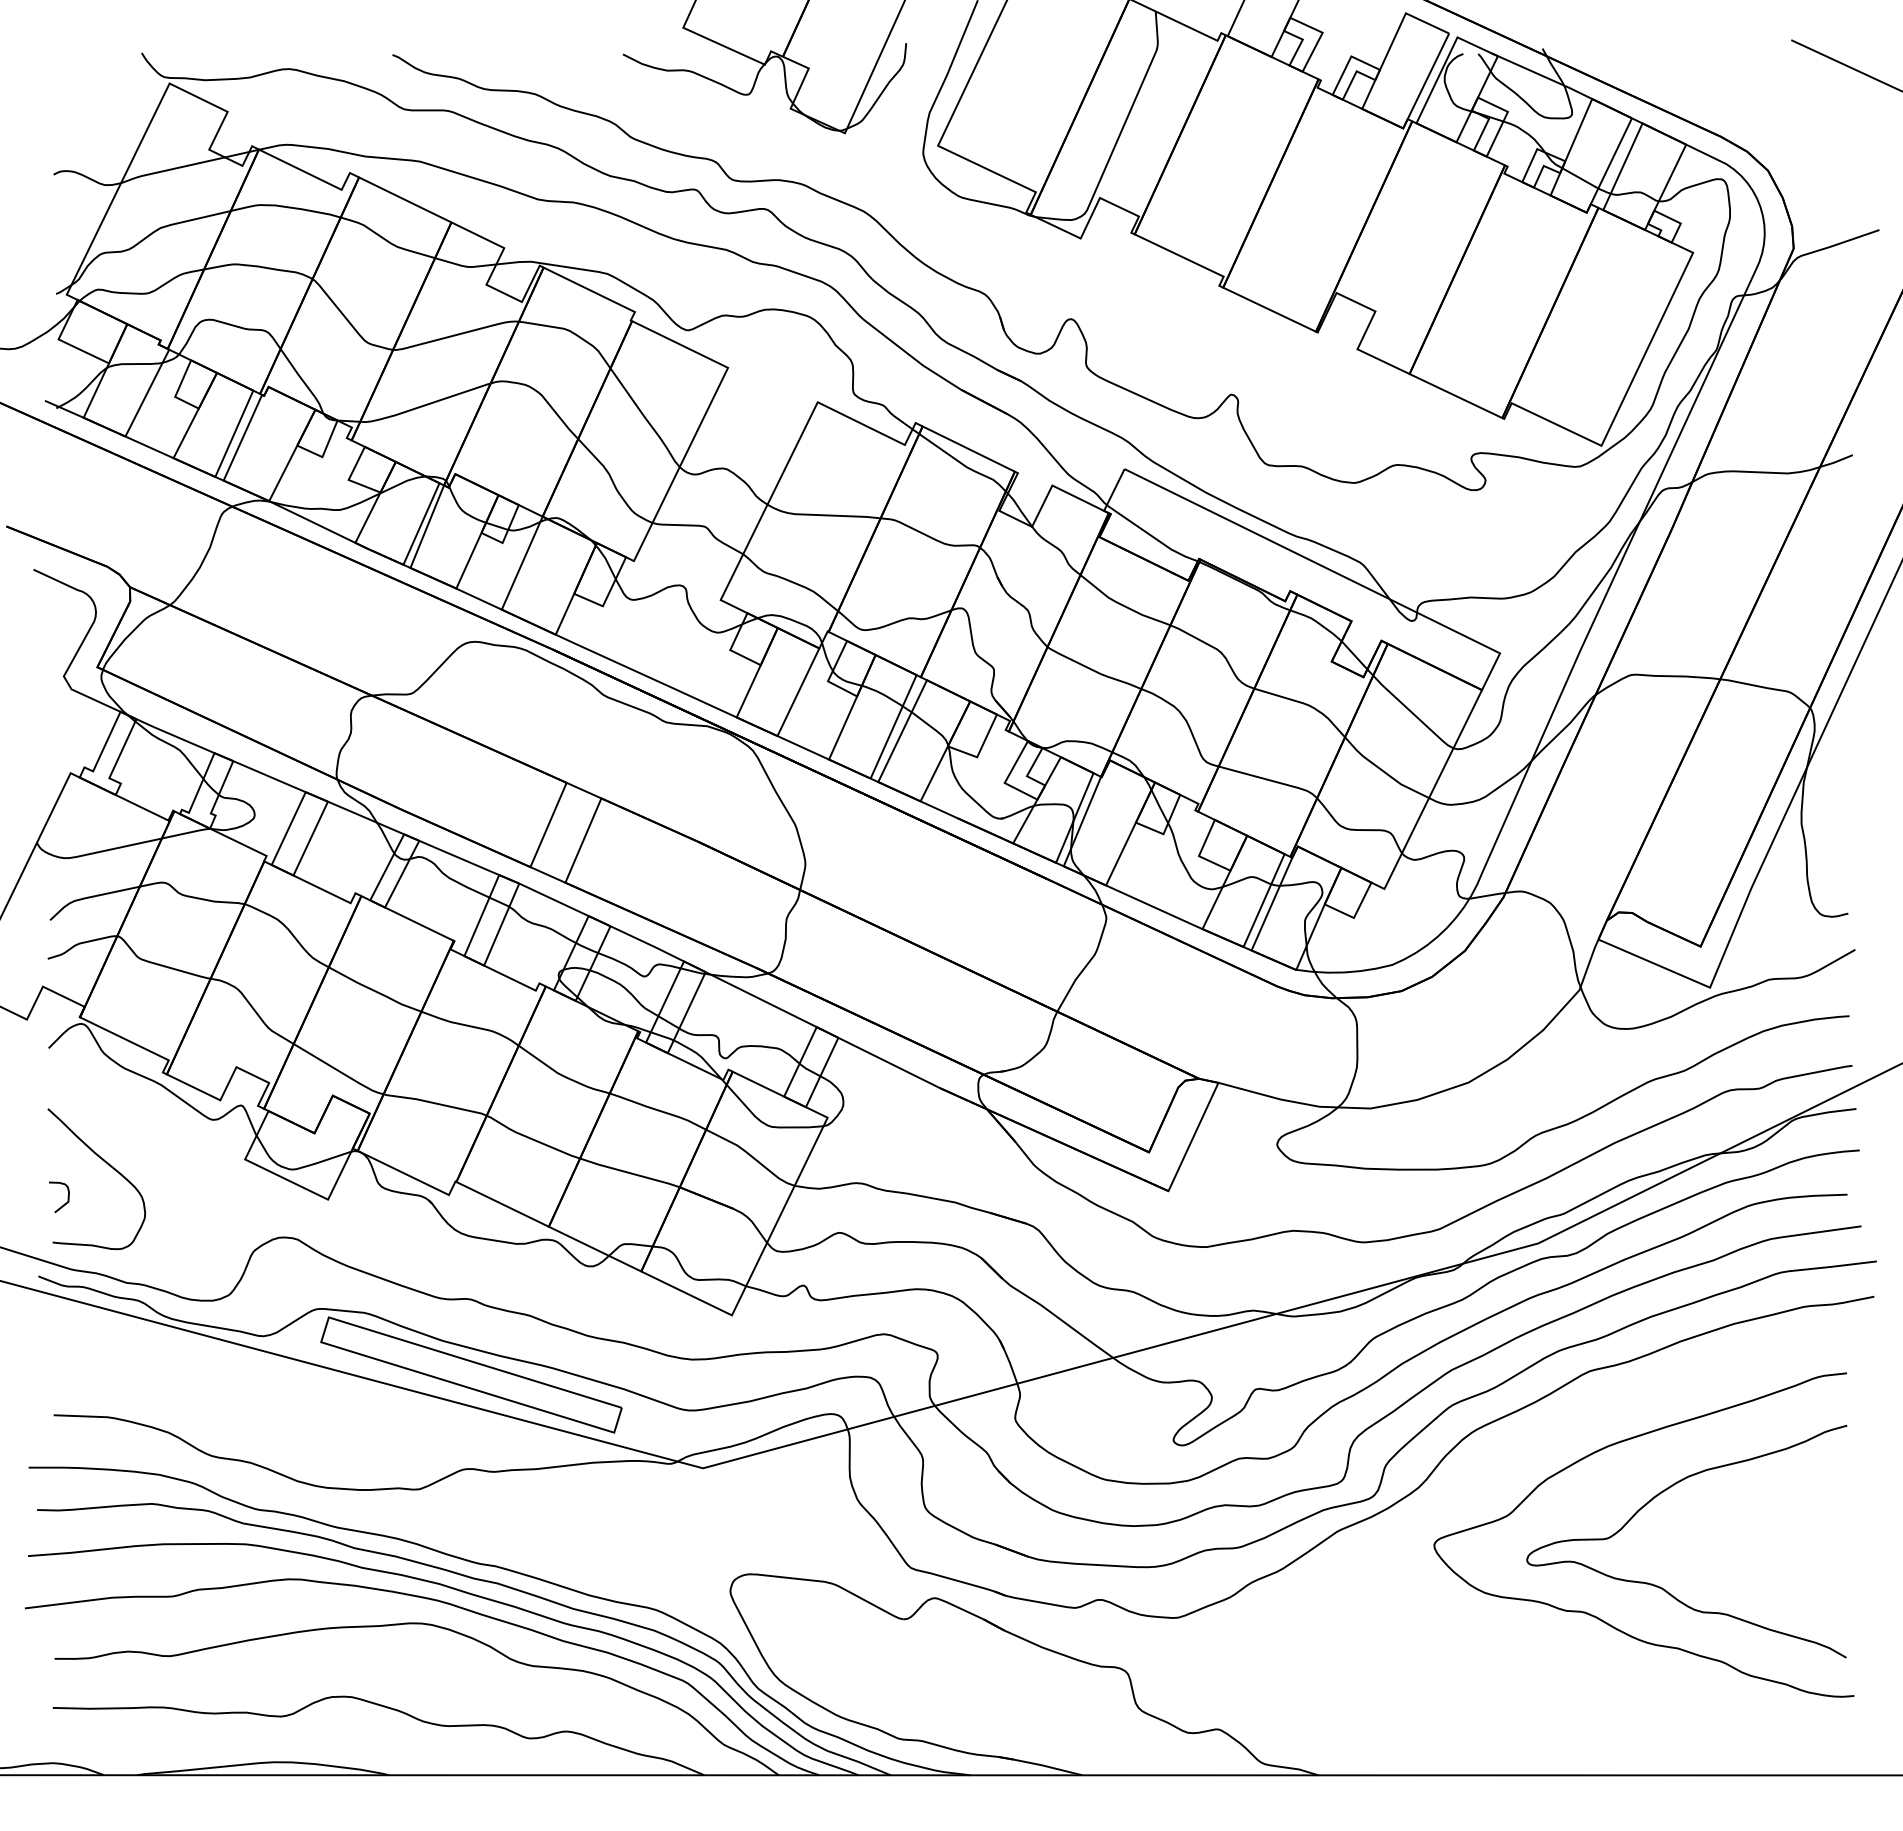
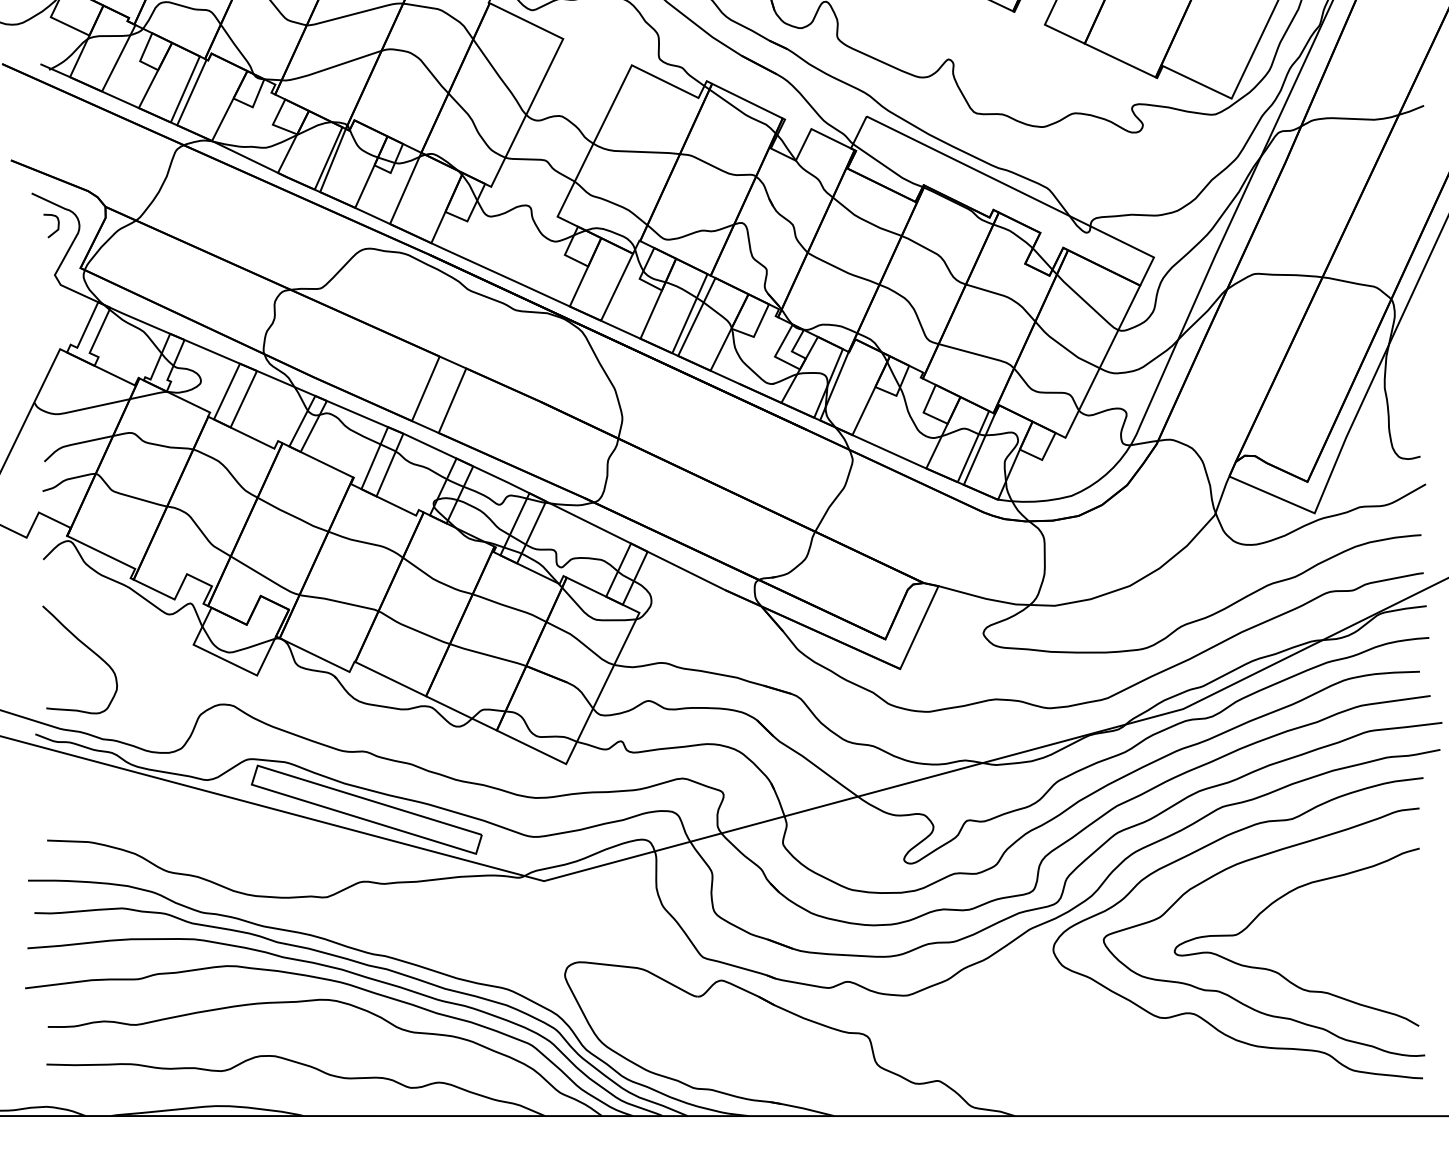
curve: (65, 1202) -> (56, 230), moved
curve: (1551, 1432) -> (1193, 853), added

